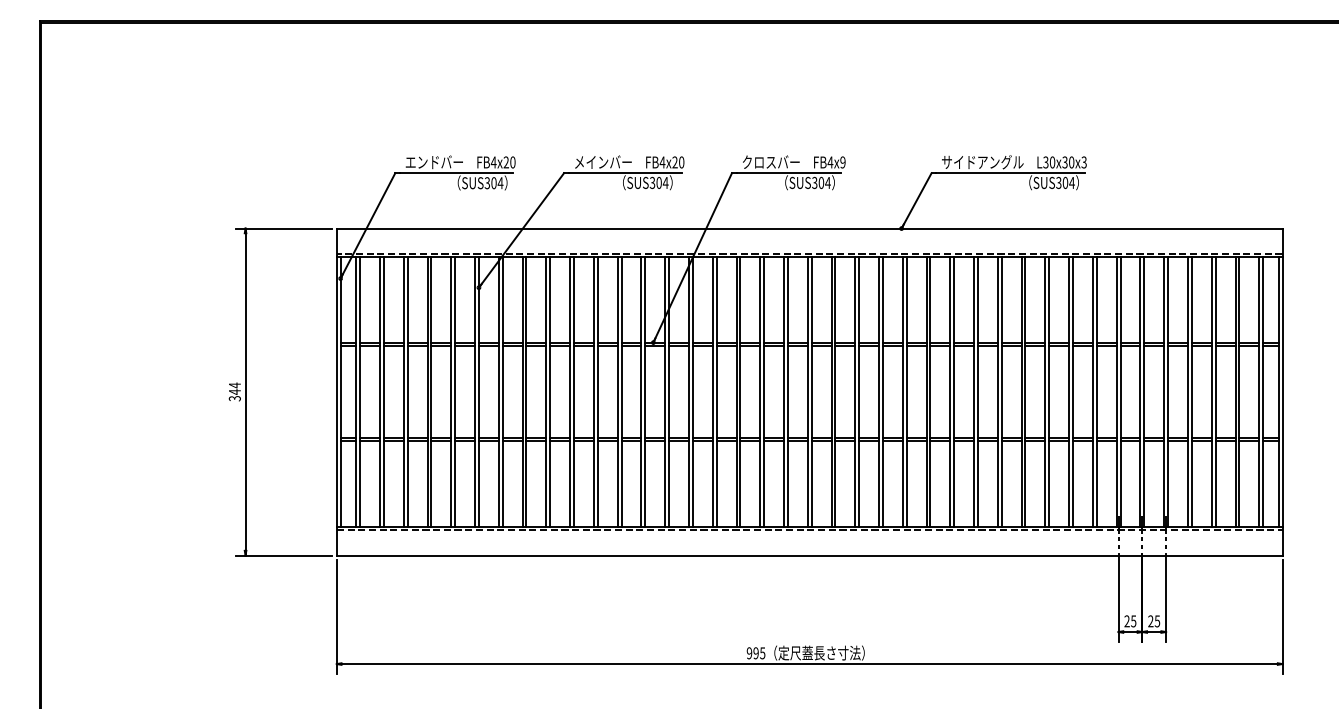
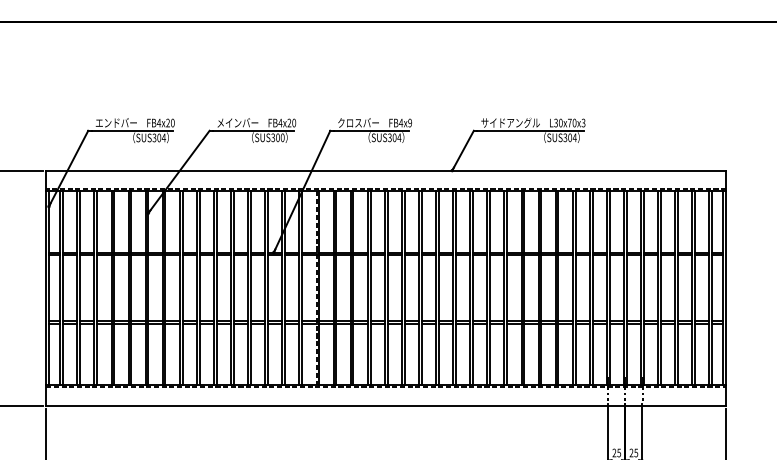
text: (1064, 162) -> (569, 123), L30x30x3 -> L30x70x3
text: (665, 182) -> (282, 137), SUS304 -> SUS300
line: (712, 392) -> (316, 288), solid -> dashed

